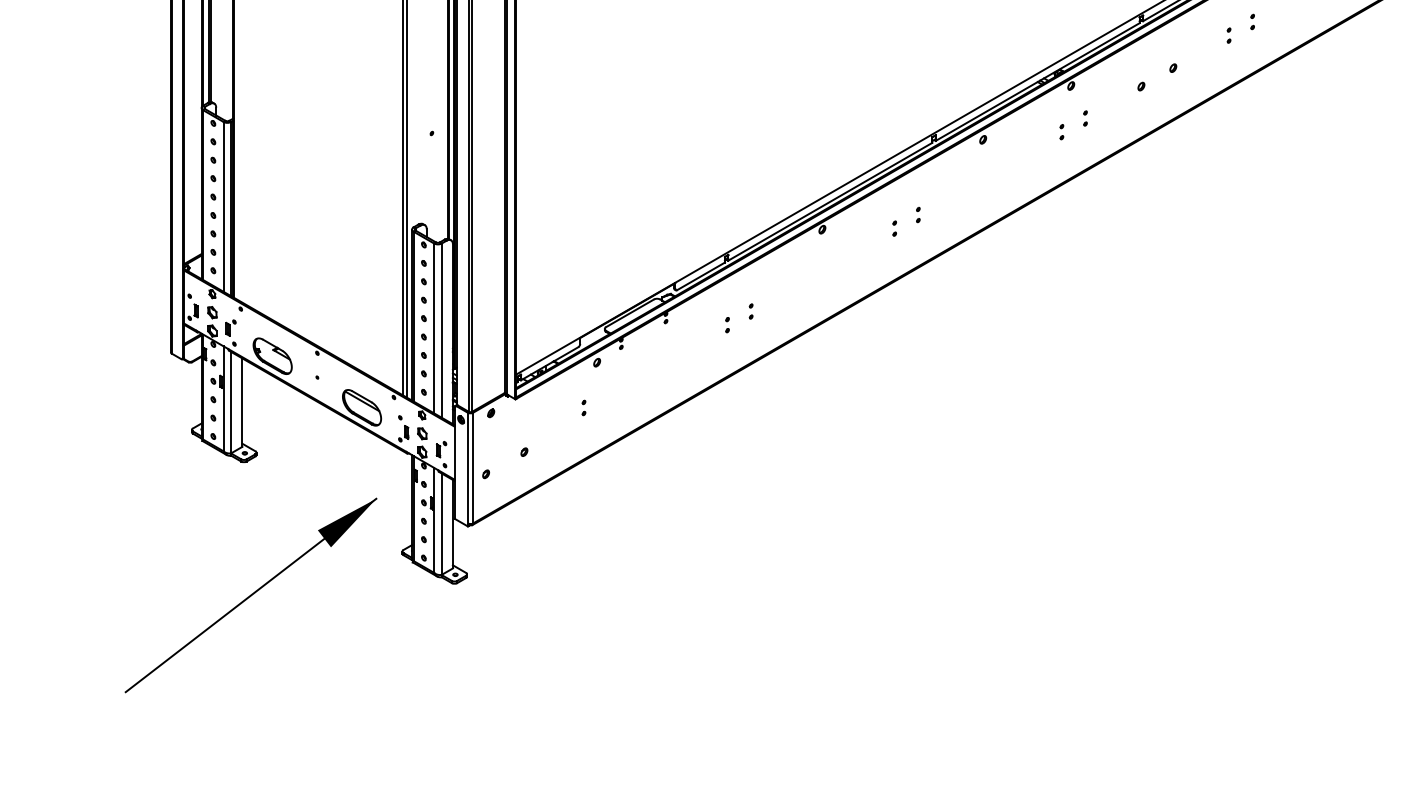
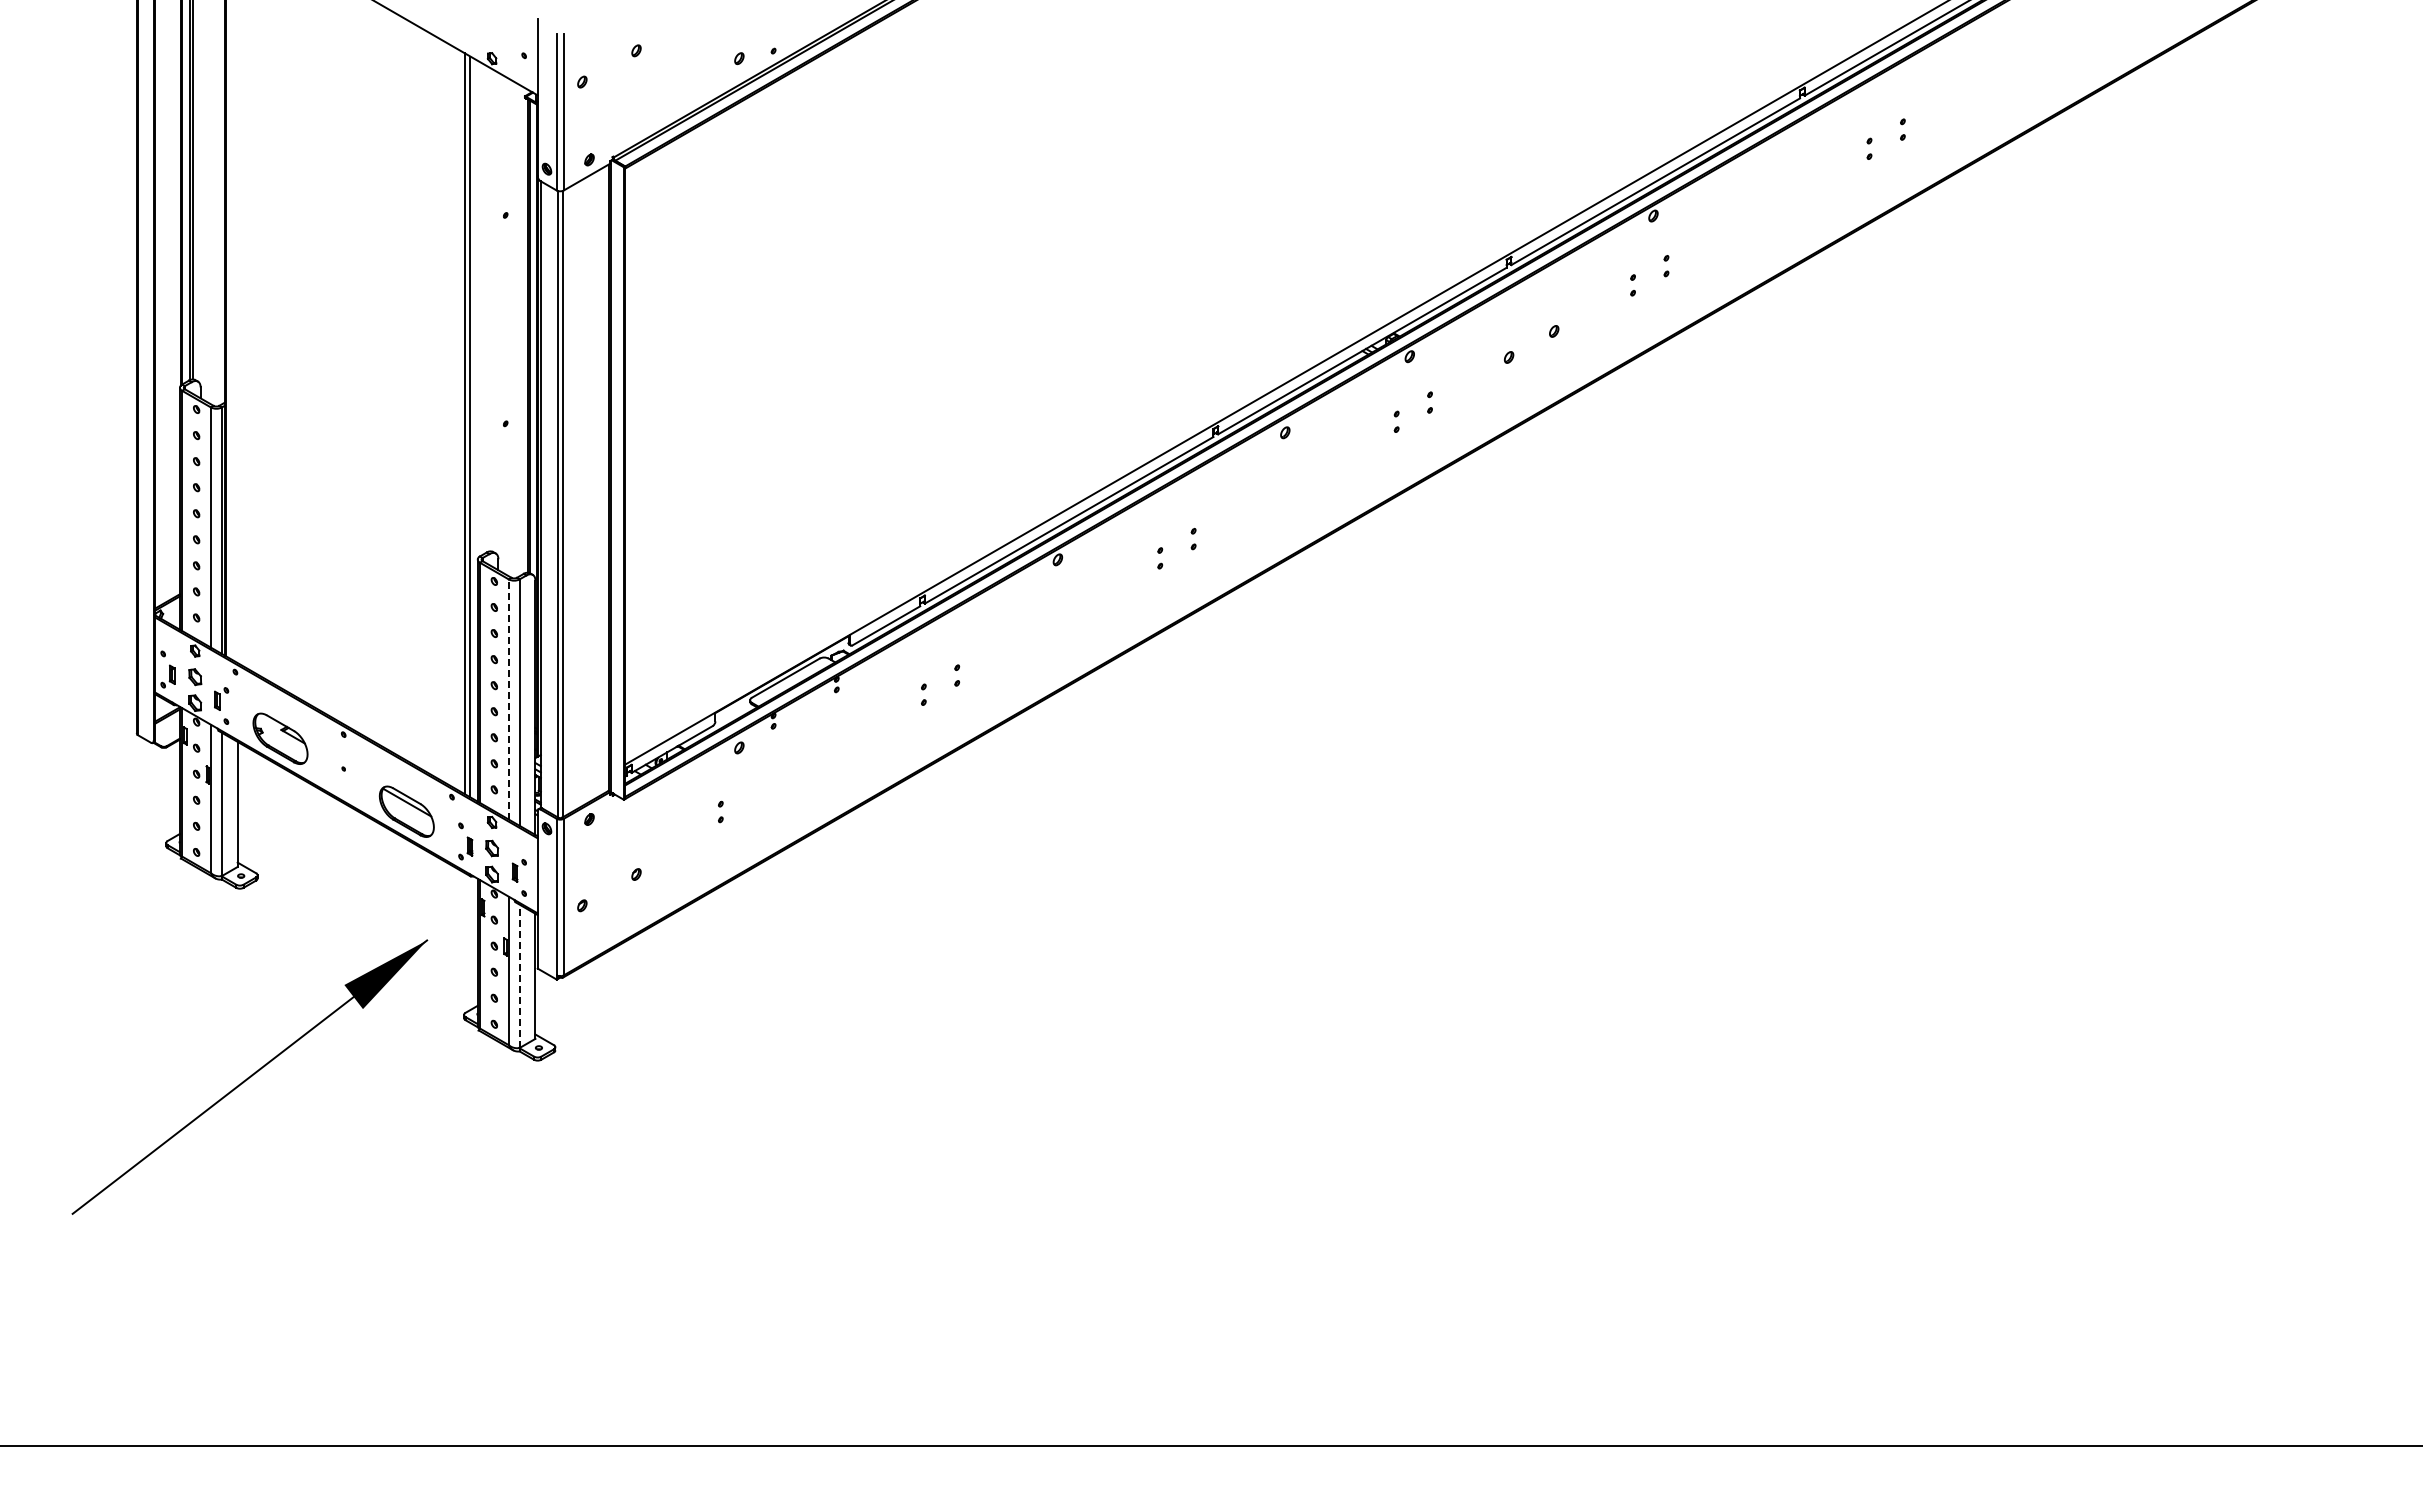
line: (433, 328) -> (508, 699), solid -> dashed
line: (441, 524) -> (519, 976), solid -> dashed

